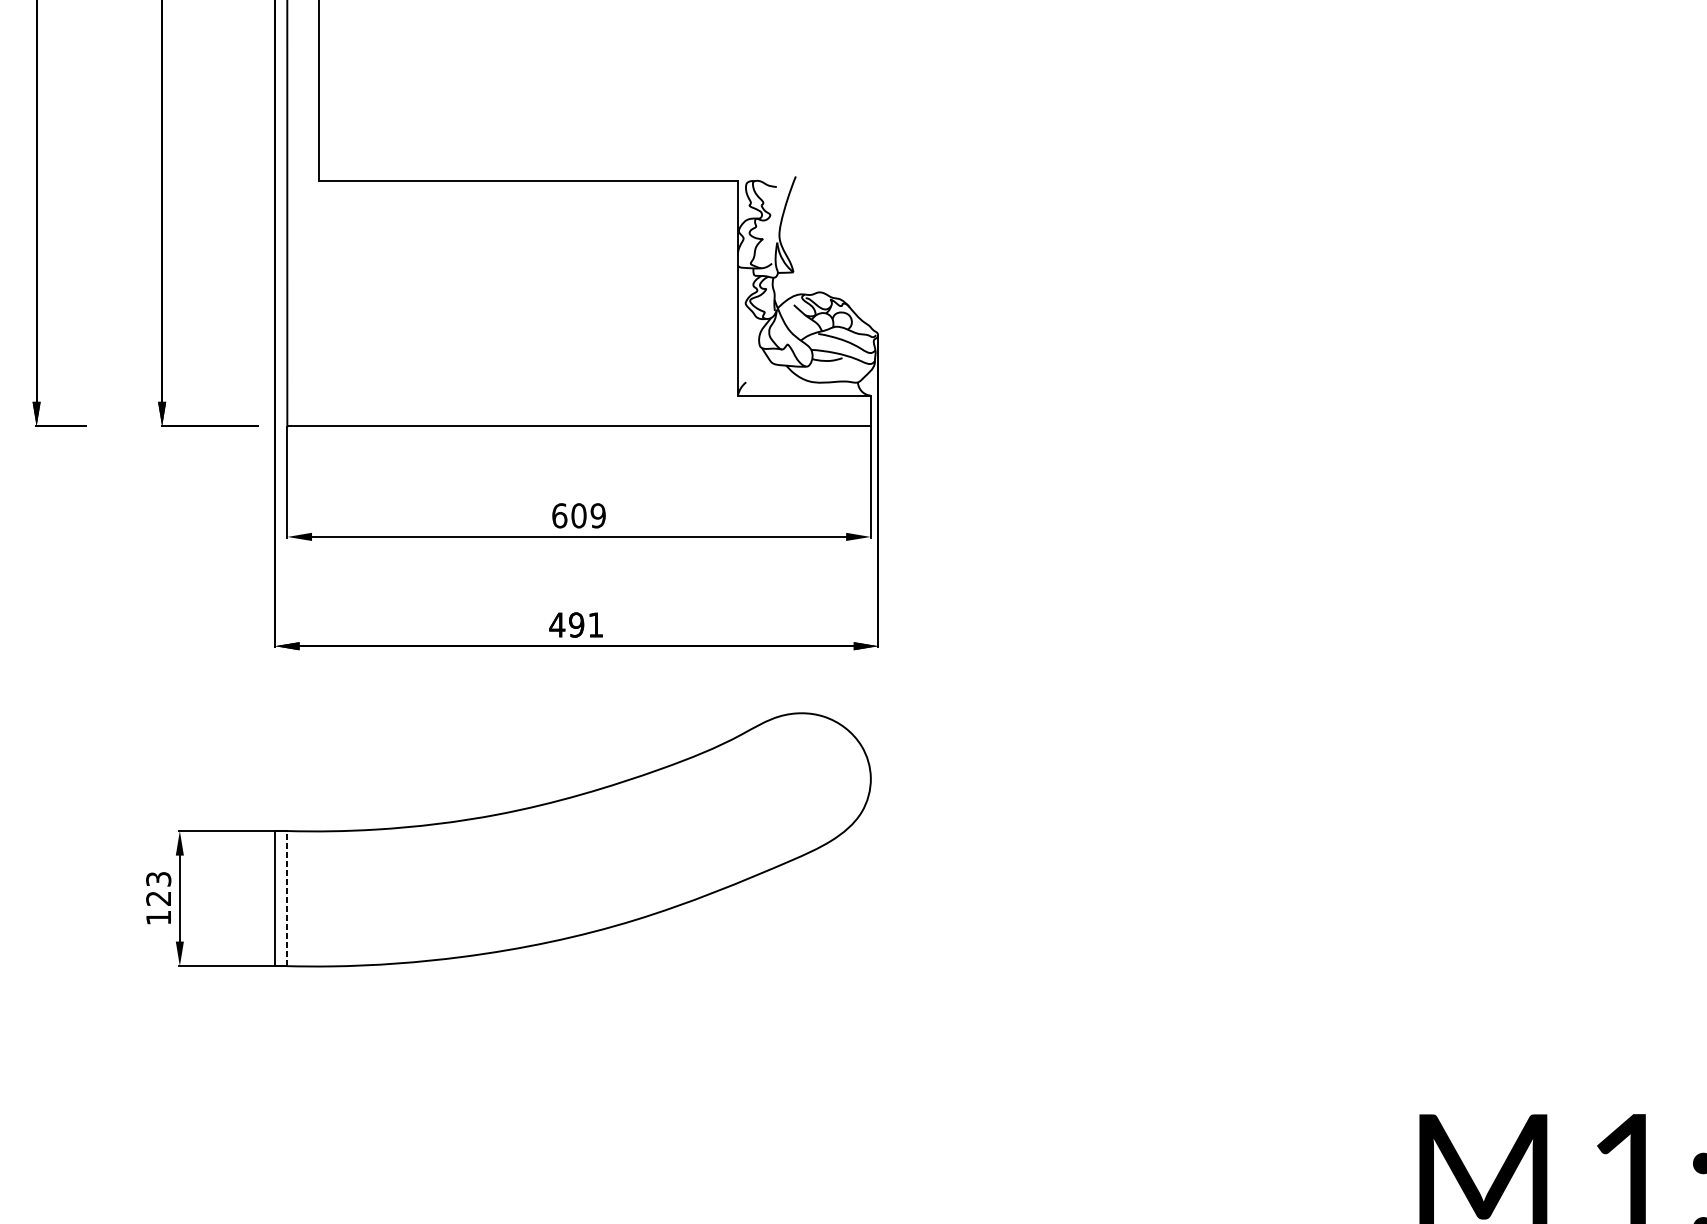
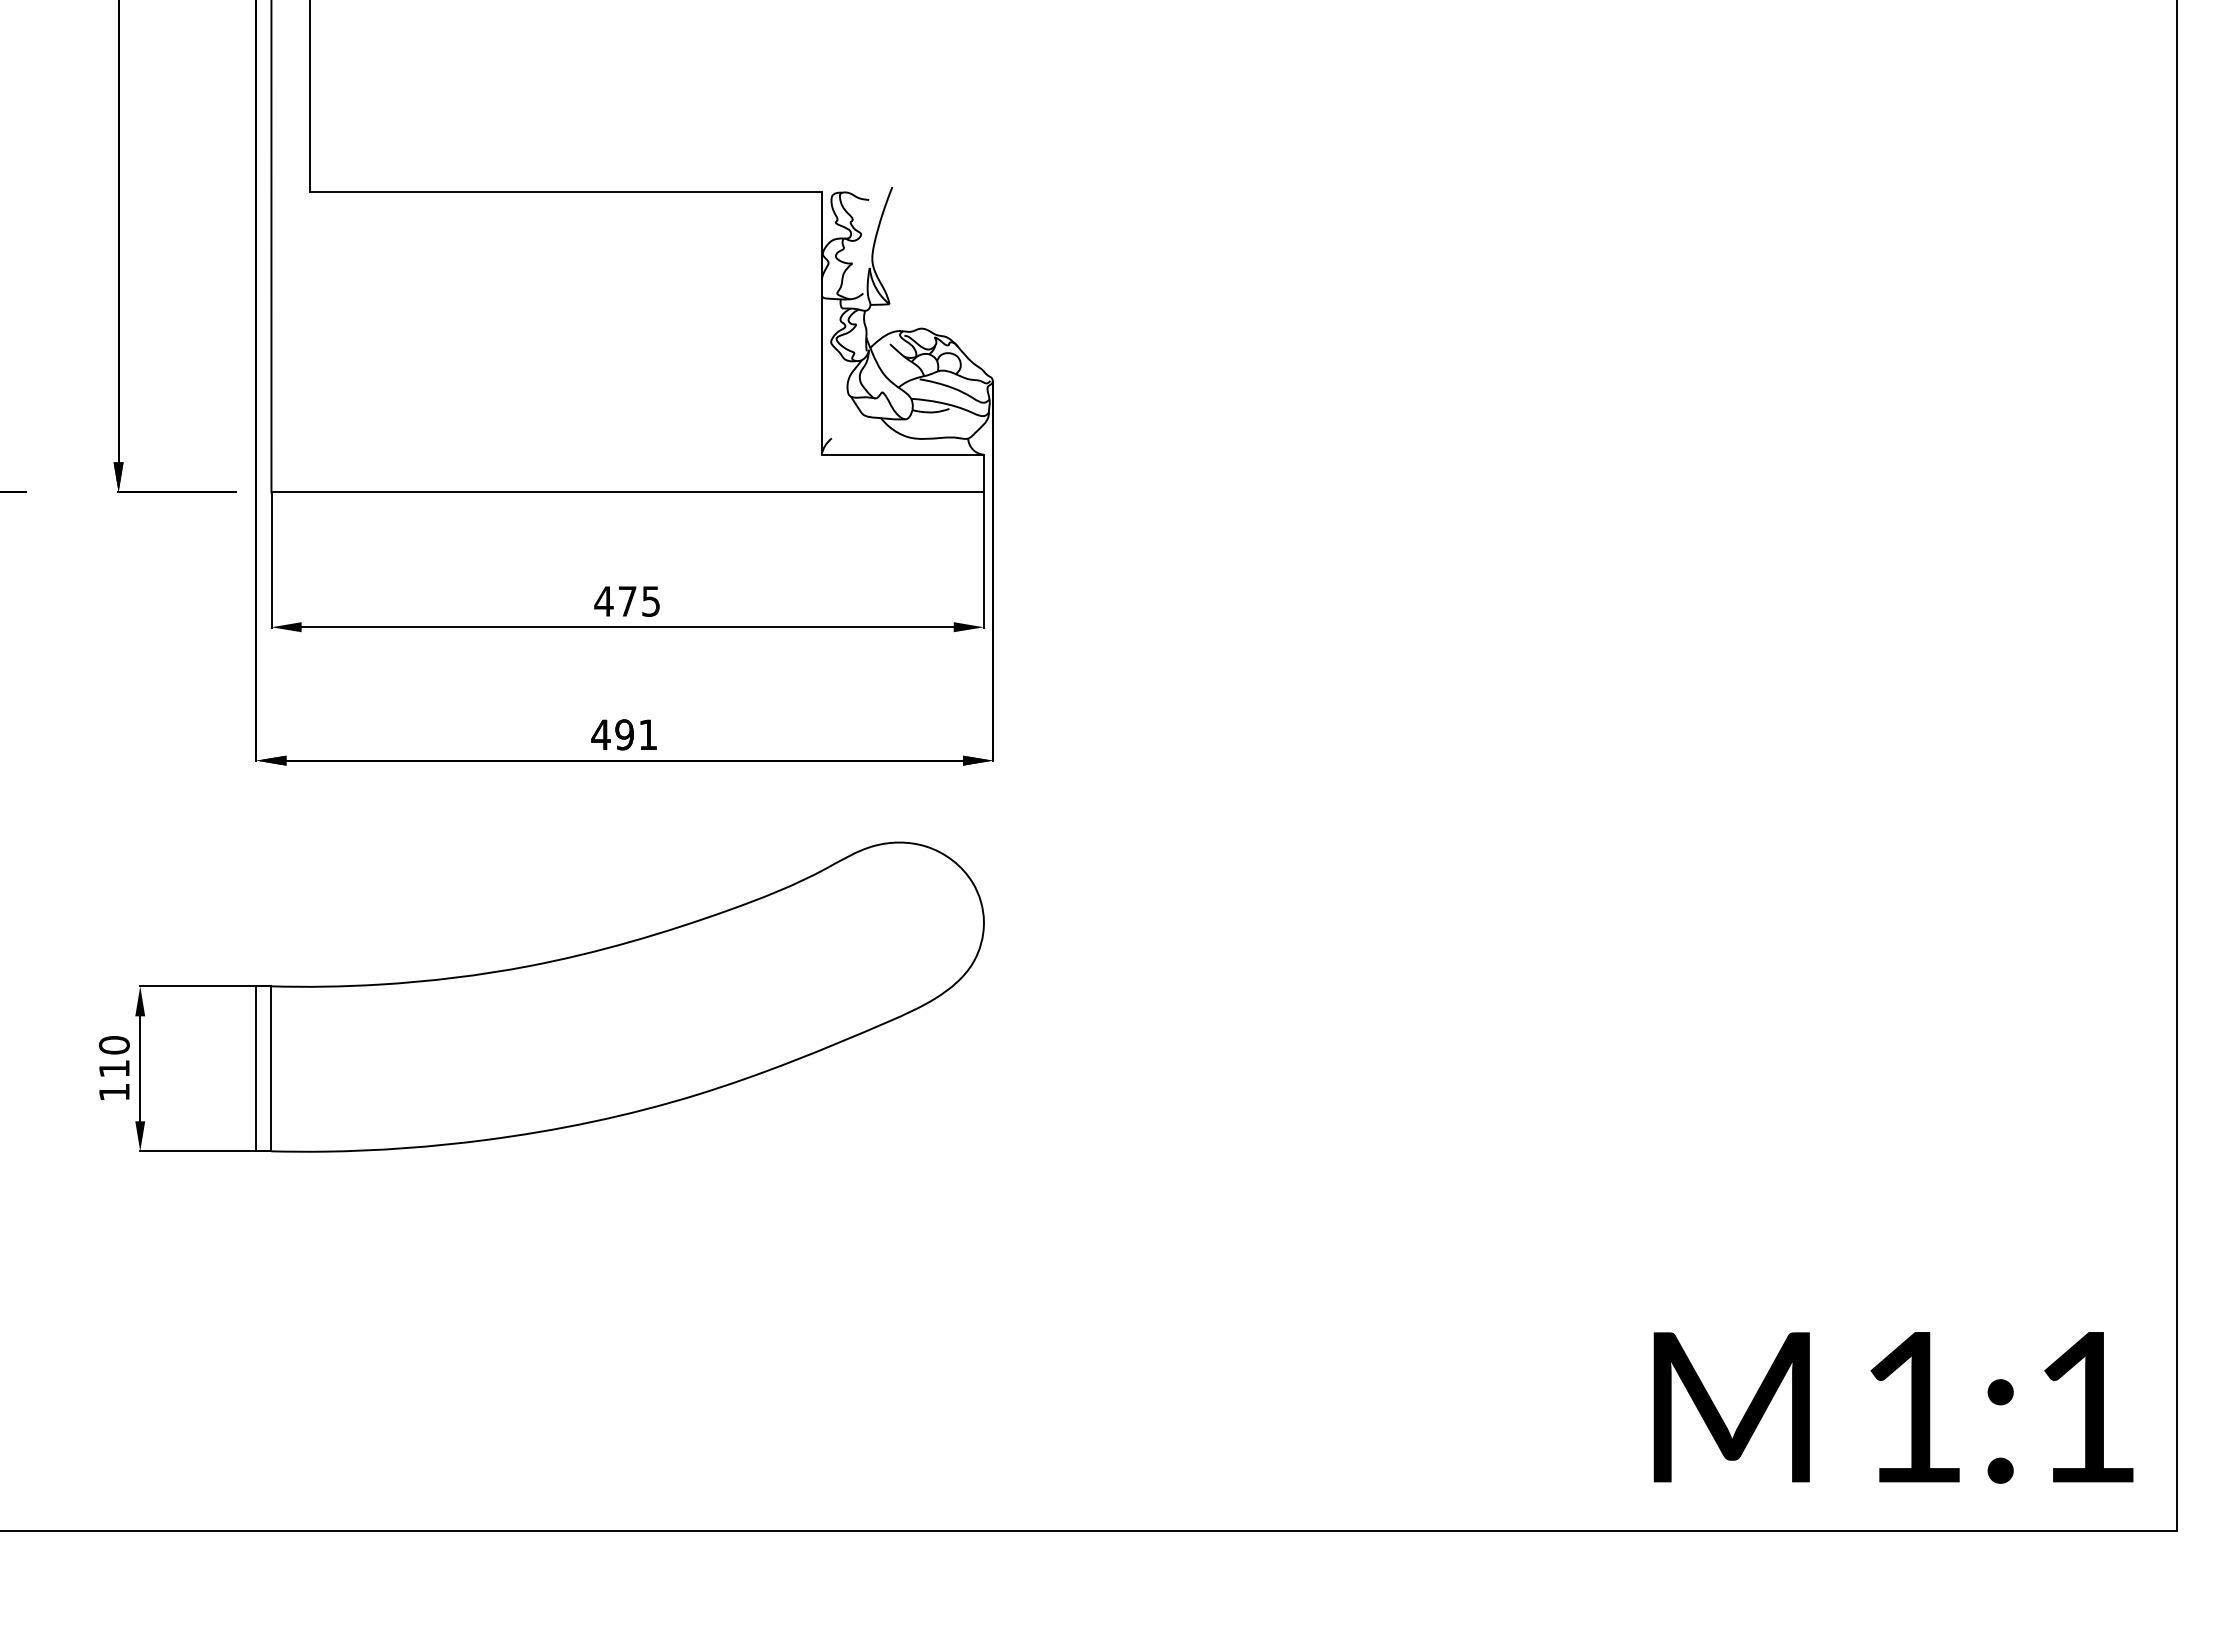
text: (578, 515) -> (627, 601), 609 -> 475
text: (158, 888) -> (114, 1056), 123 -> 110
line: (287, 898) -> (271, 1068), dashed -> solid

